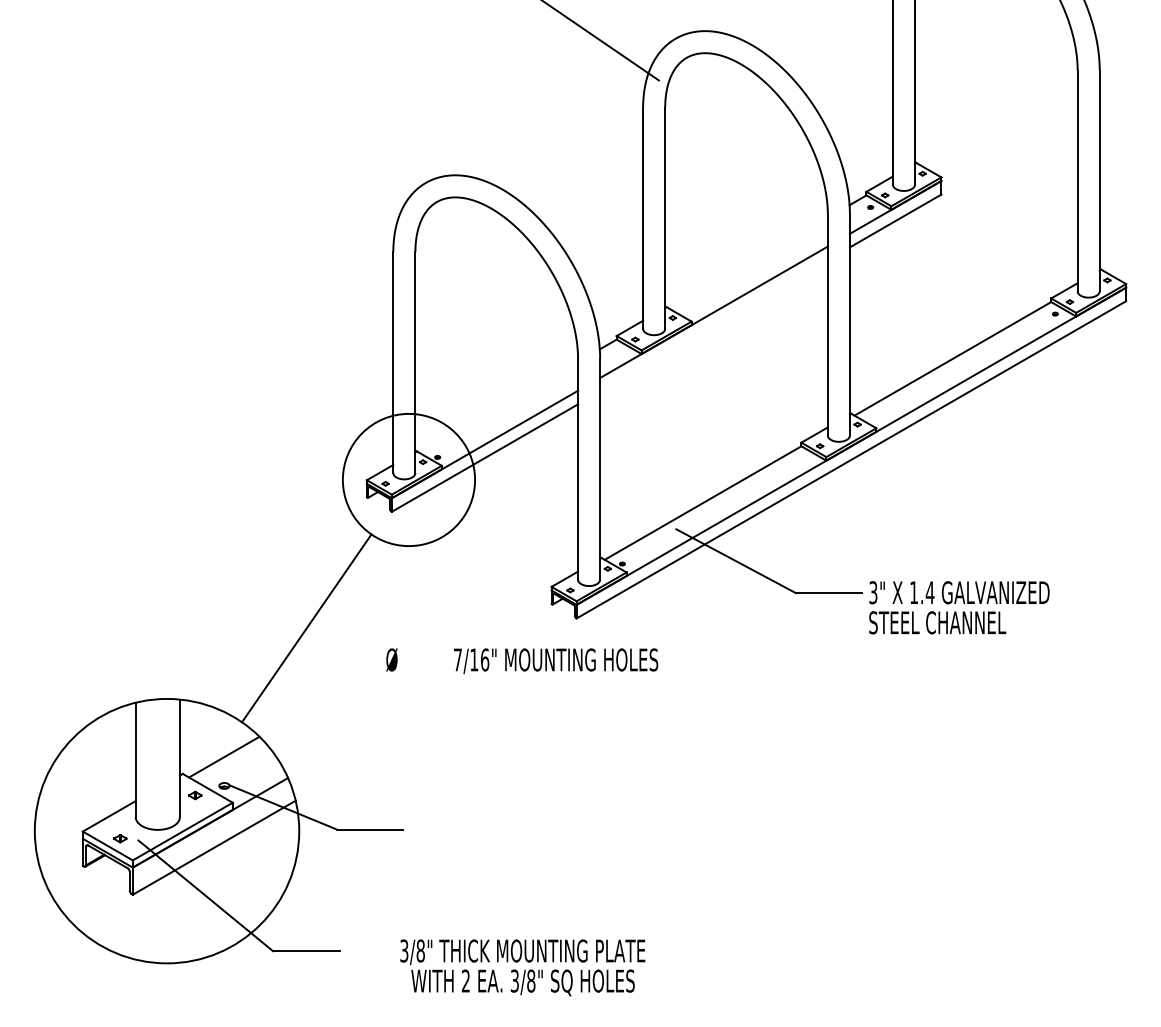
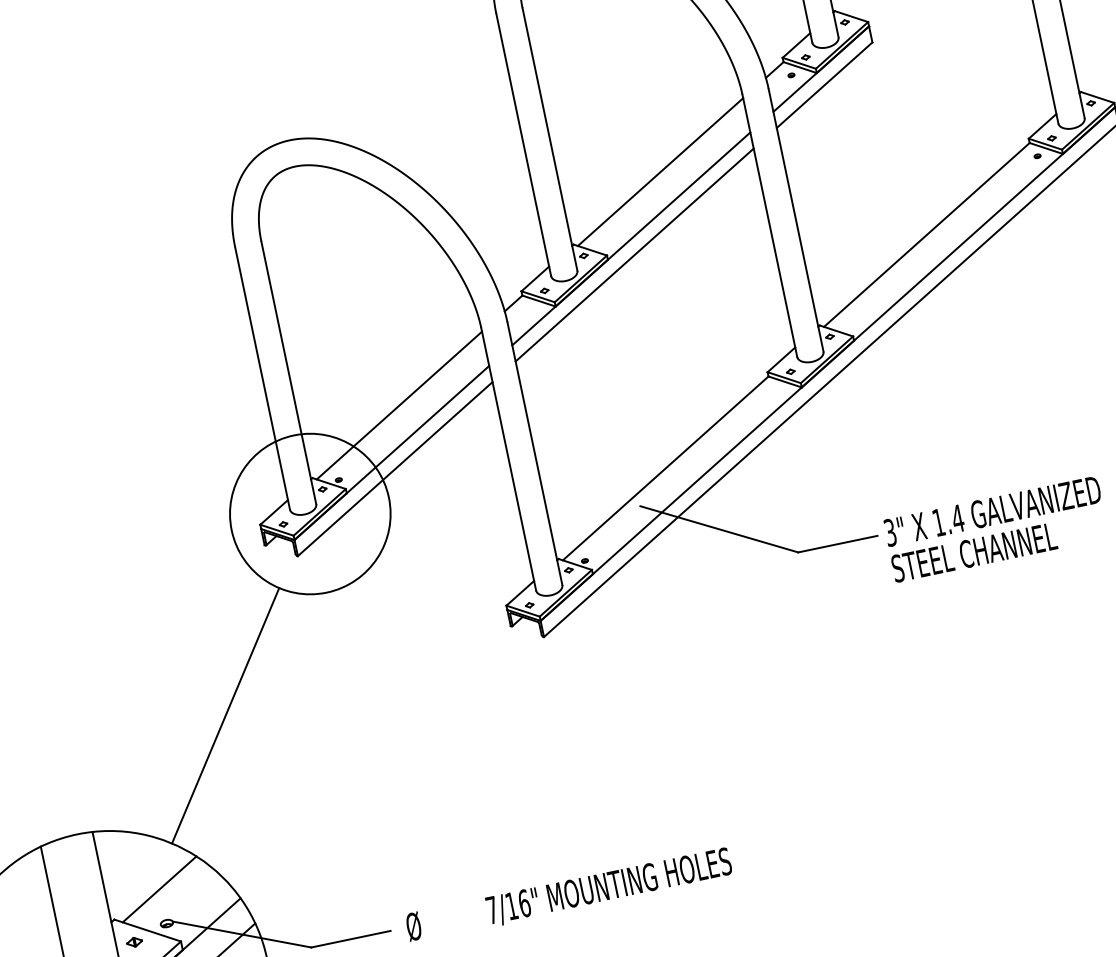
line: (748, 263) -> (660, 172), added
line: (713, 325) -> (633, 254), added
line: (498, 407) -> (398, 405), added
text: (522, 660) -> (569, 894), moved

